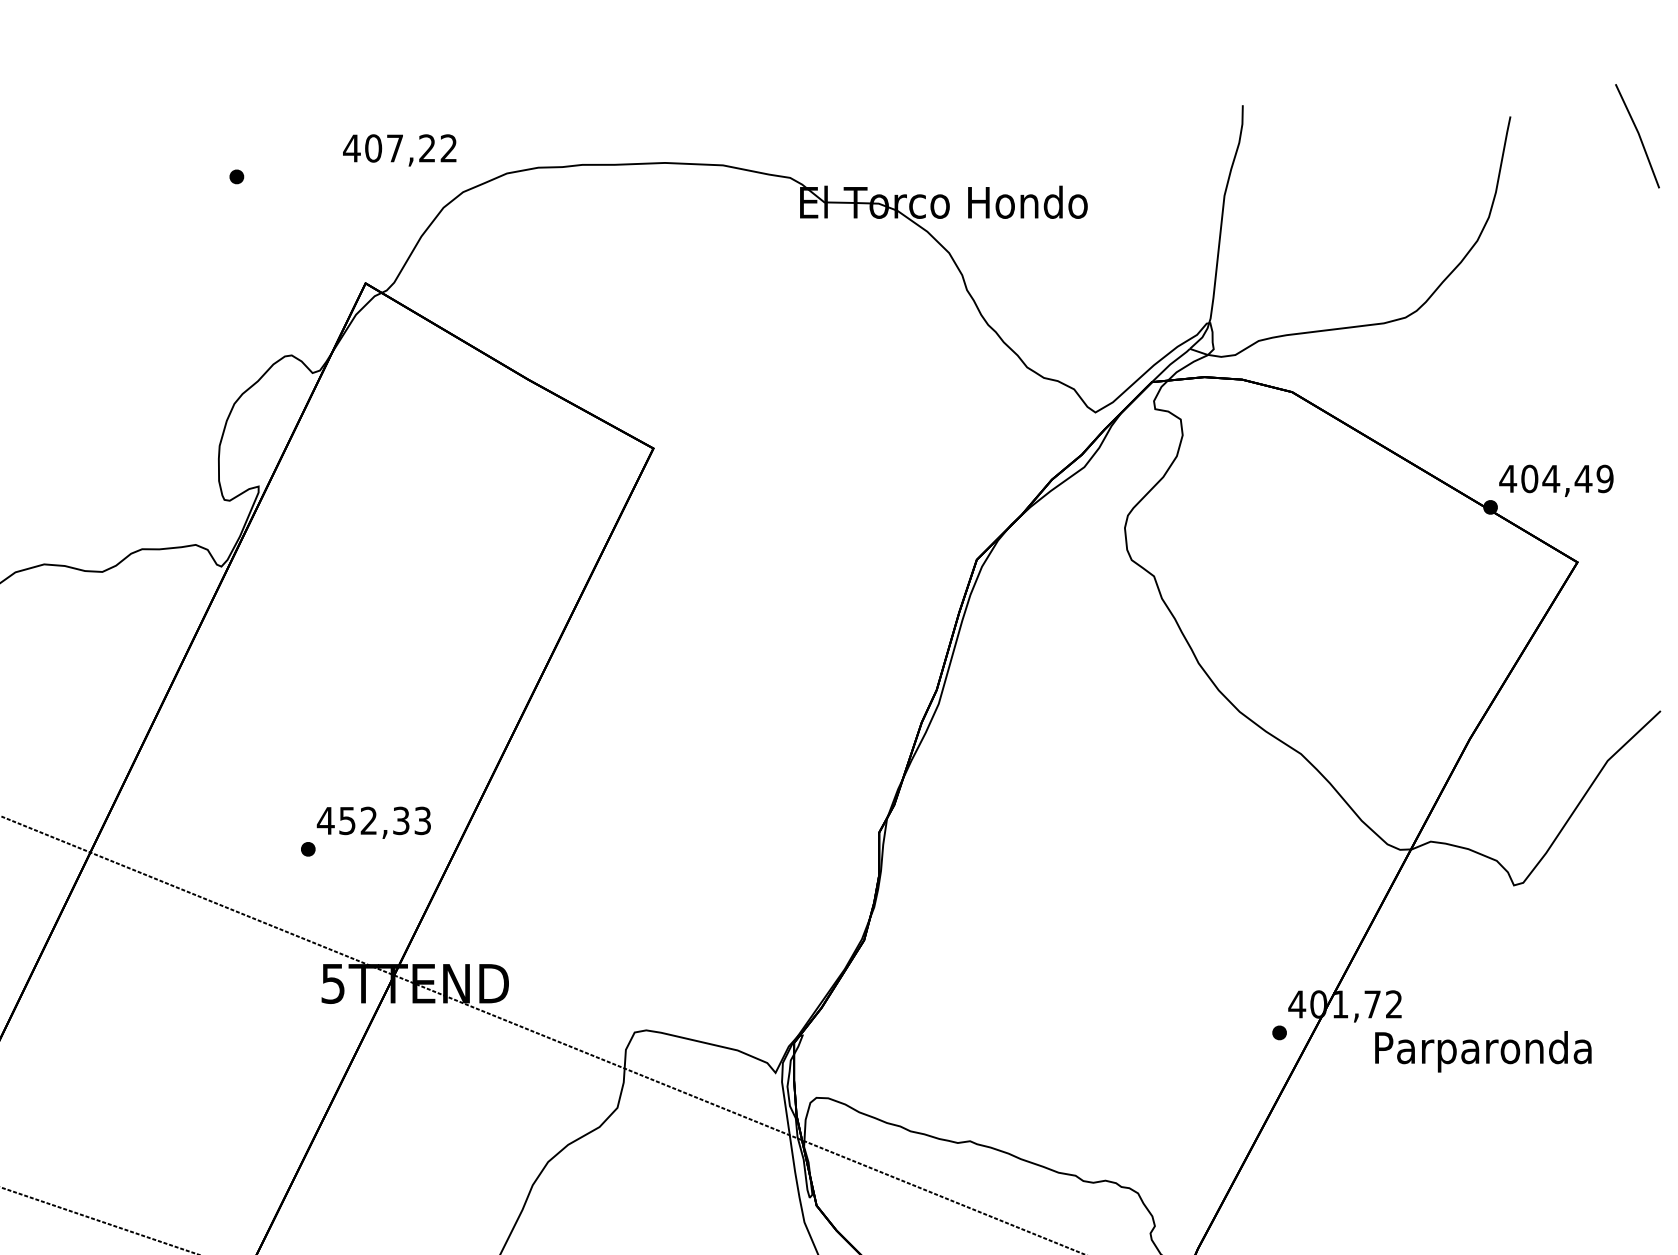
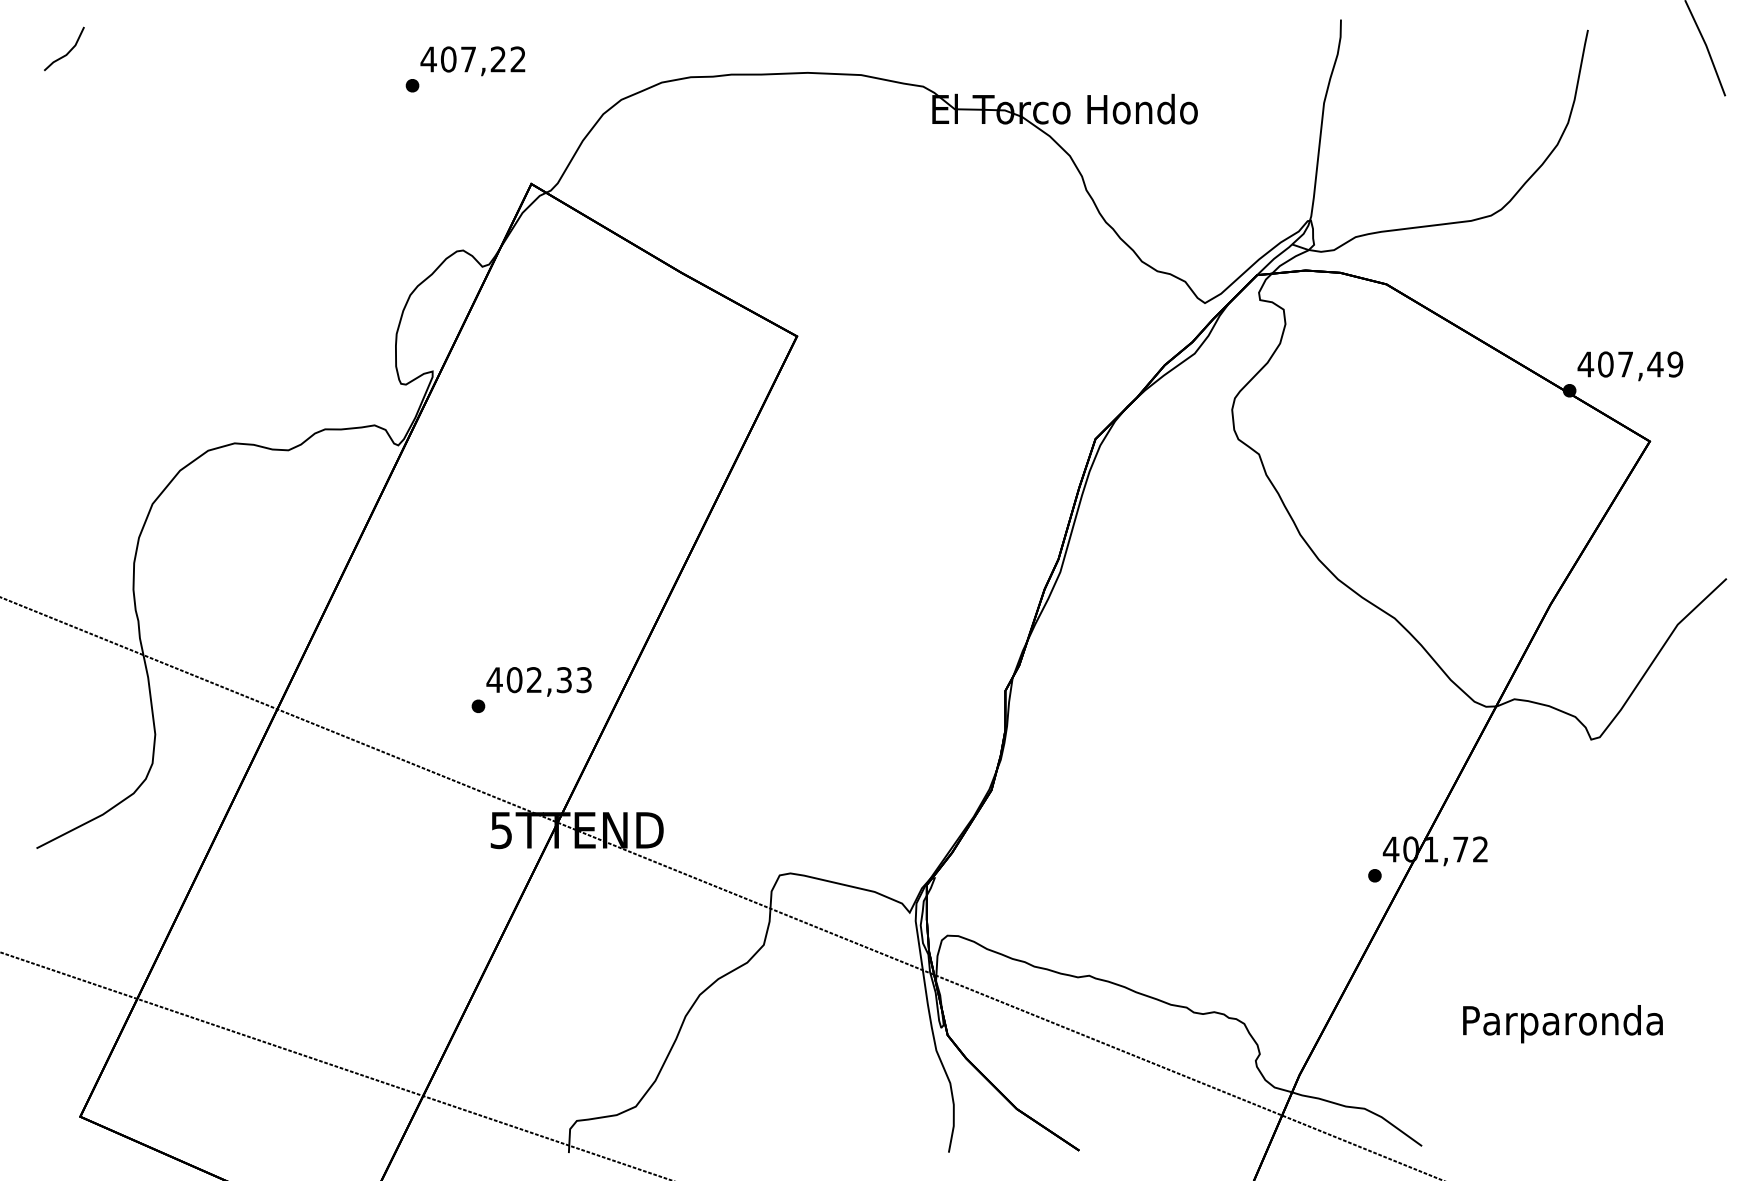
text: (399, 150) -> (472, 61), moved
text: (1551, 478) -> (1625, 364), 404,49 -> 407,49
text: (347, 821) -> (514, 680), 452,33 -> 402,33
text: (1482, 1052) -> (1562, 1024), moved

